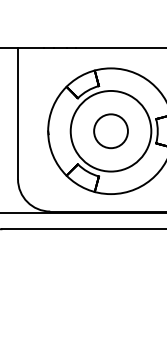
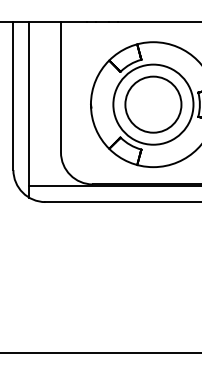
circle: (111, 131) -> (153, 104), size x1.67

